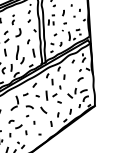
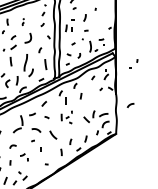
part: (76, 12) -> (133, 63), moved
part: (13, 19) -> (23, 21), size x0.6
curve: (80, 79) -> (130, 105), moved
part: (53, 95) -> (66, 117), size x0.6
part: (21, 130) -> (24, 157), size x0.6

